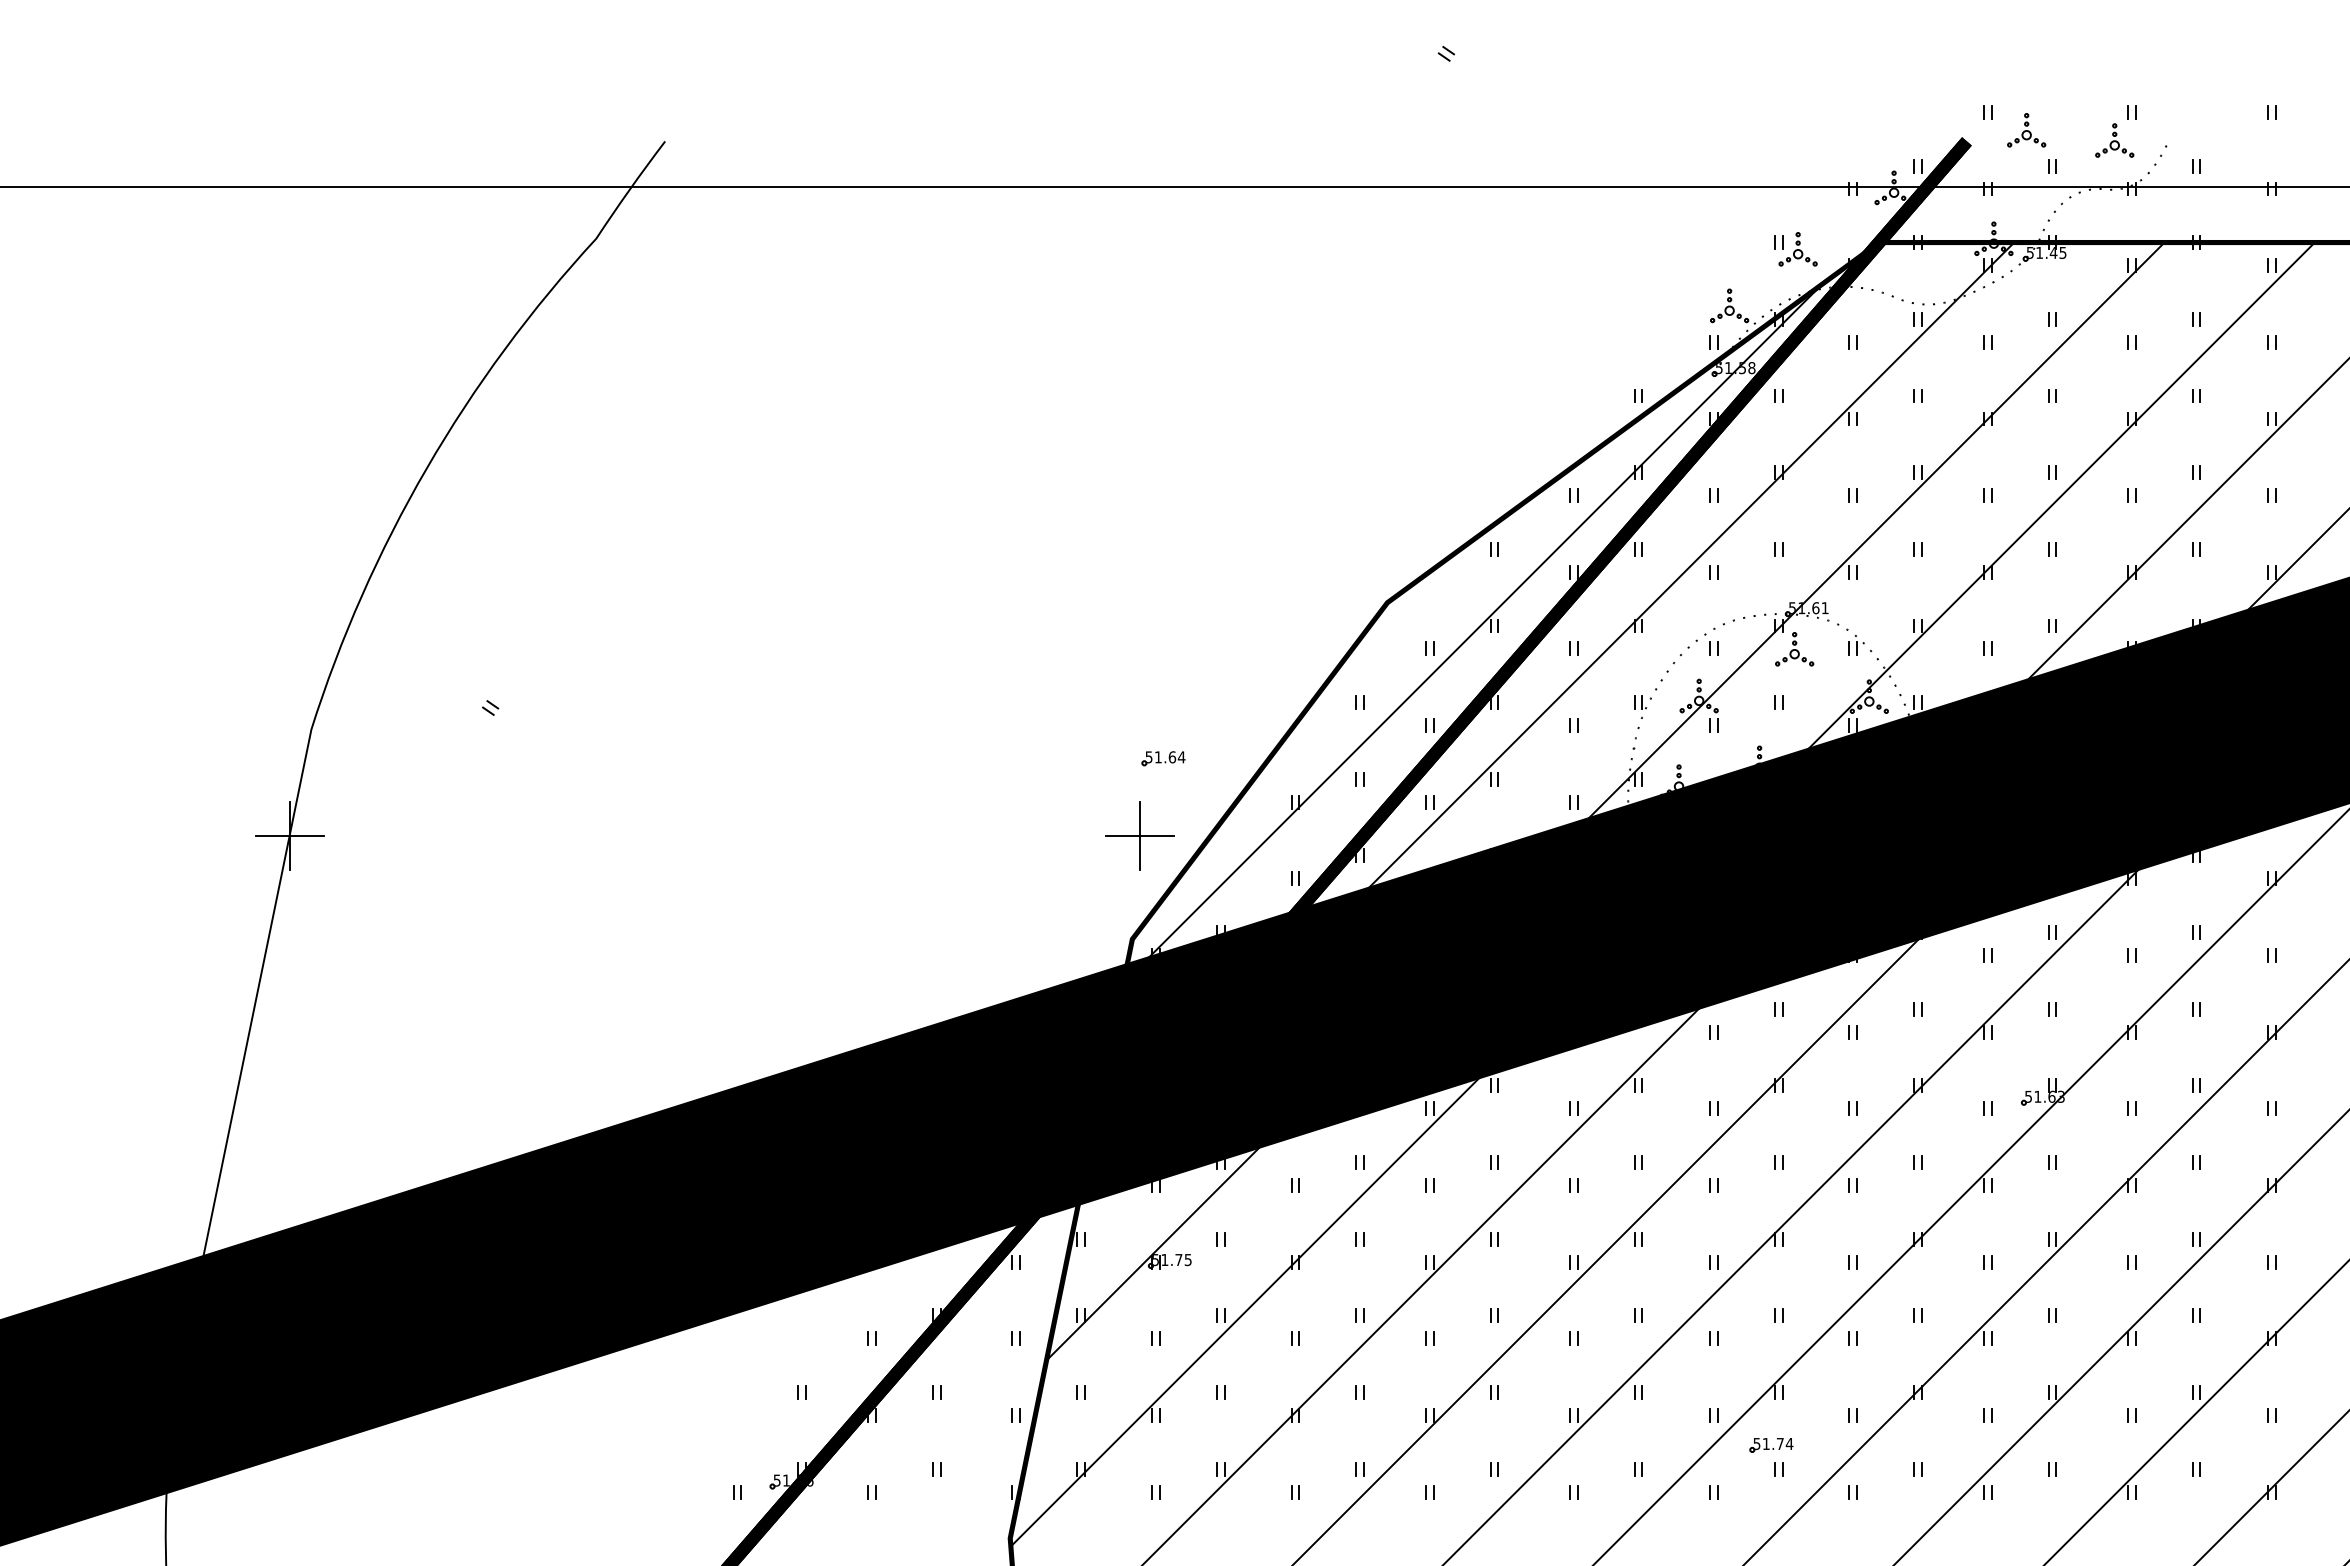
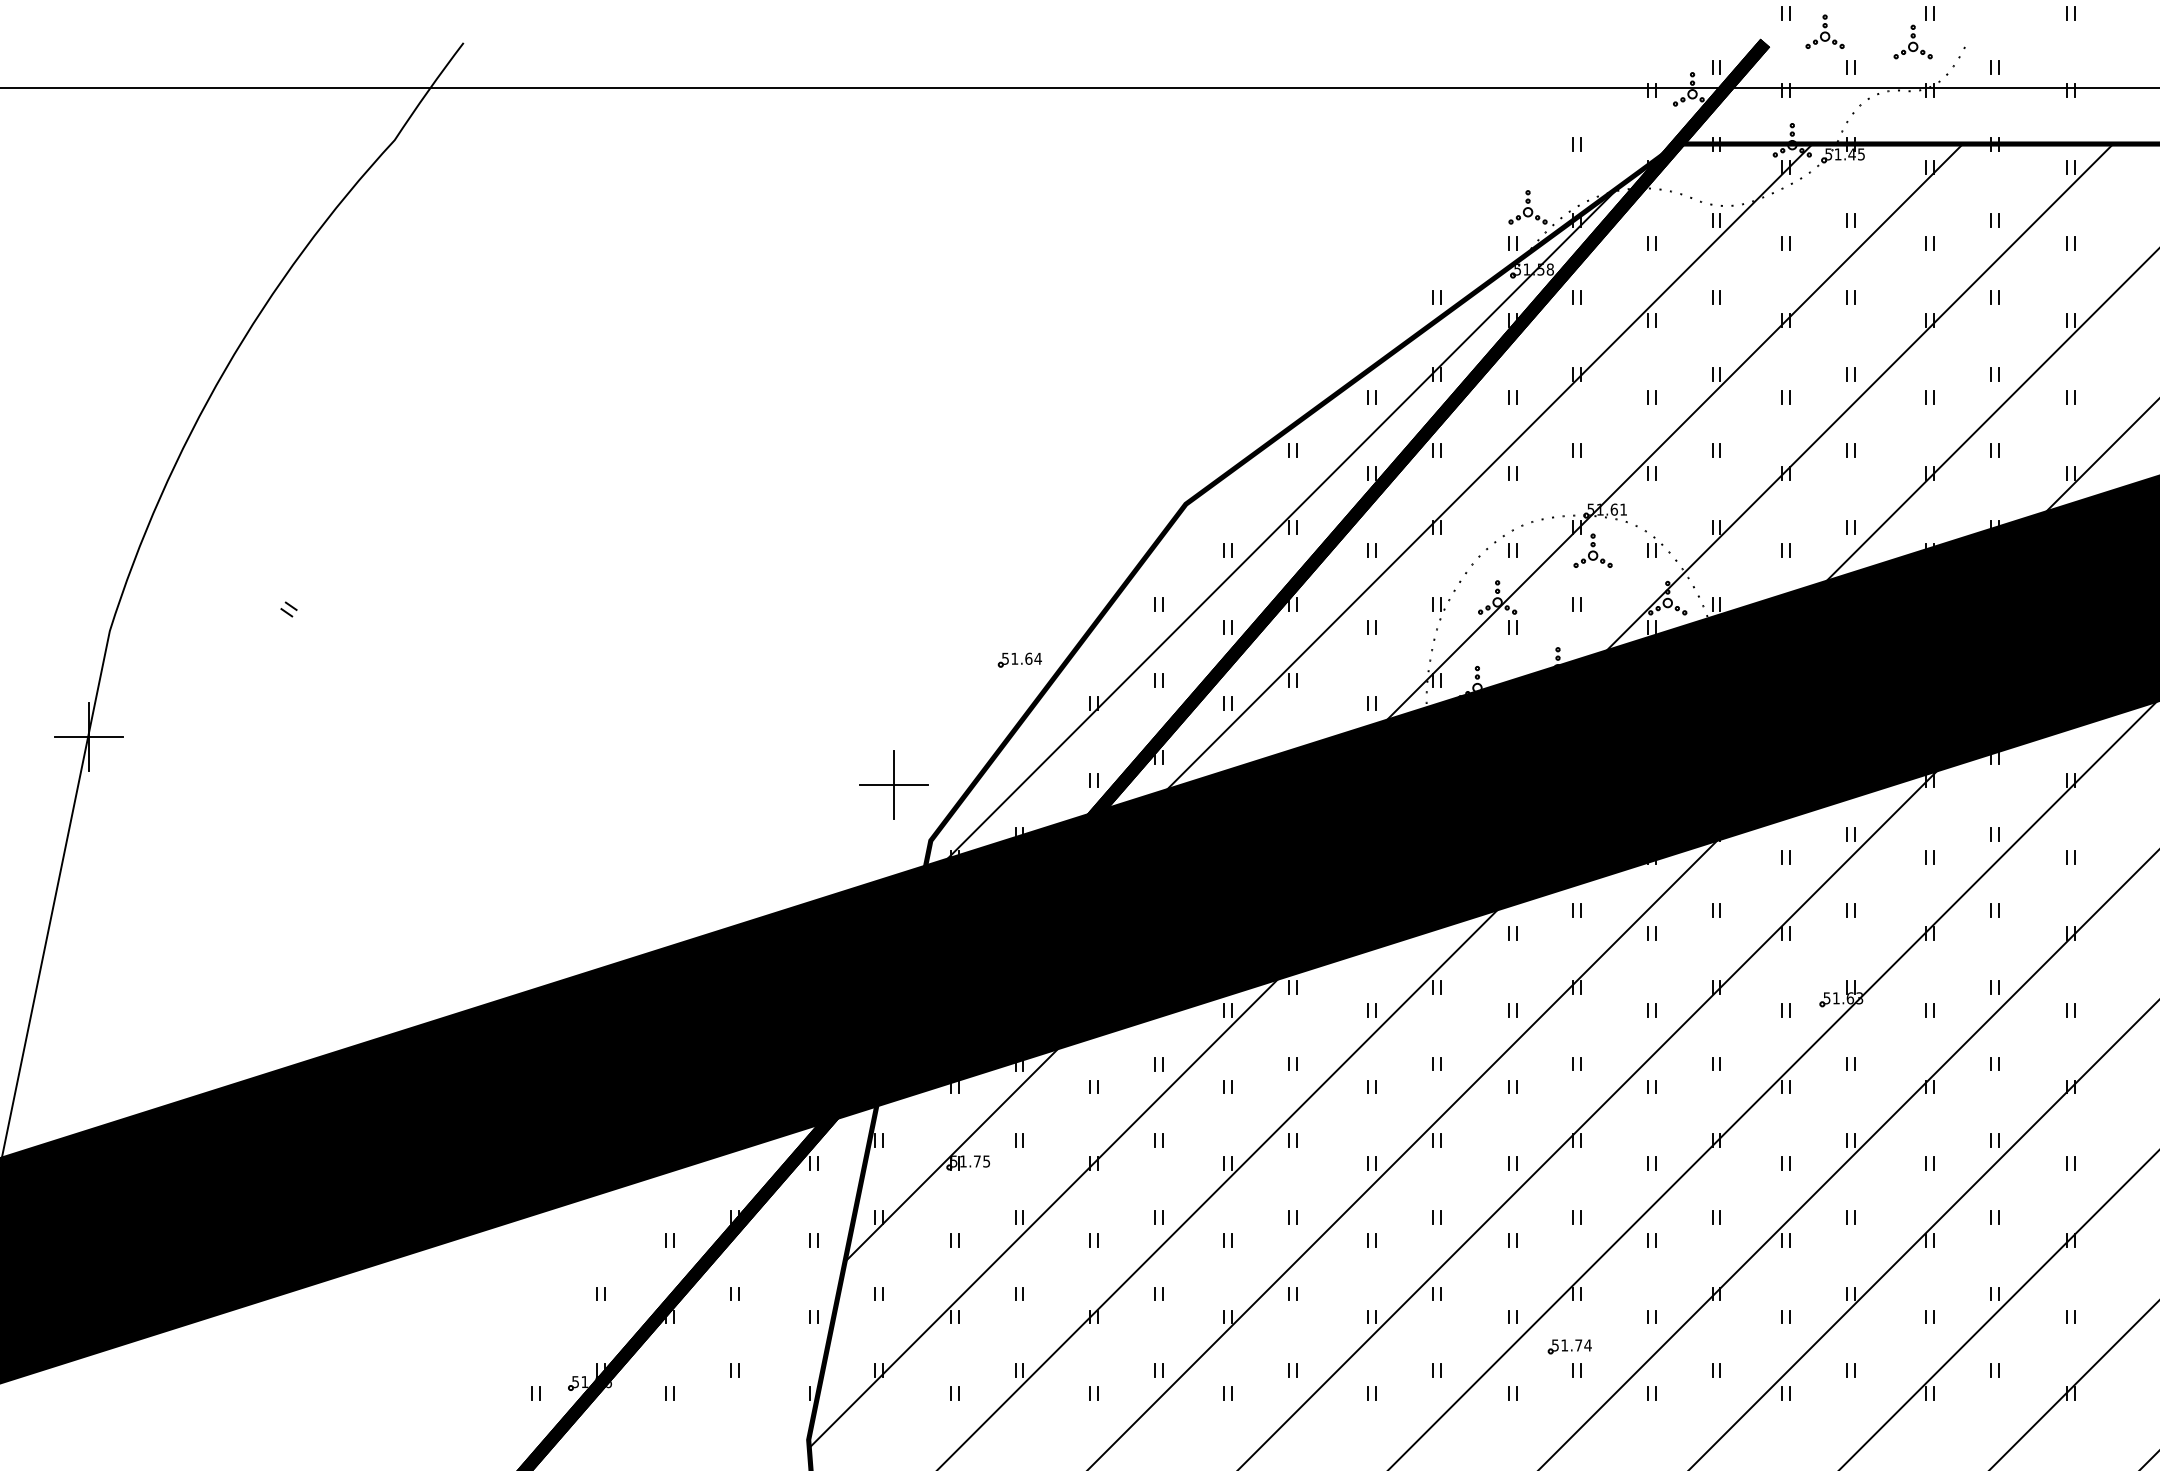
part: (1797, 249) -> (1595, 150), removed
part: (1163, 758) -> (1019, 659), moved
part: (1139, 835) -> (892, 784), moved

